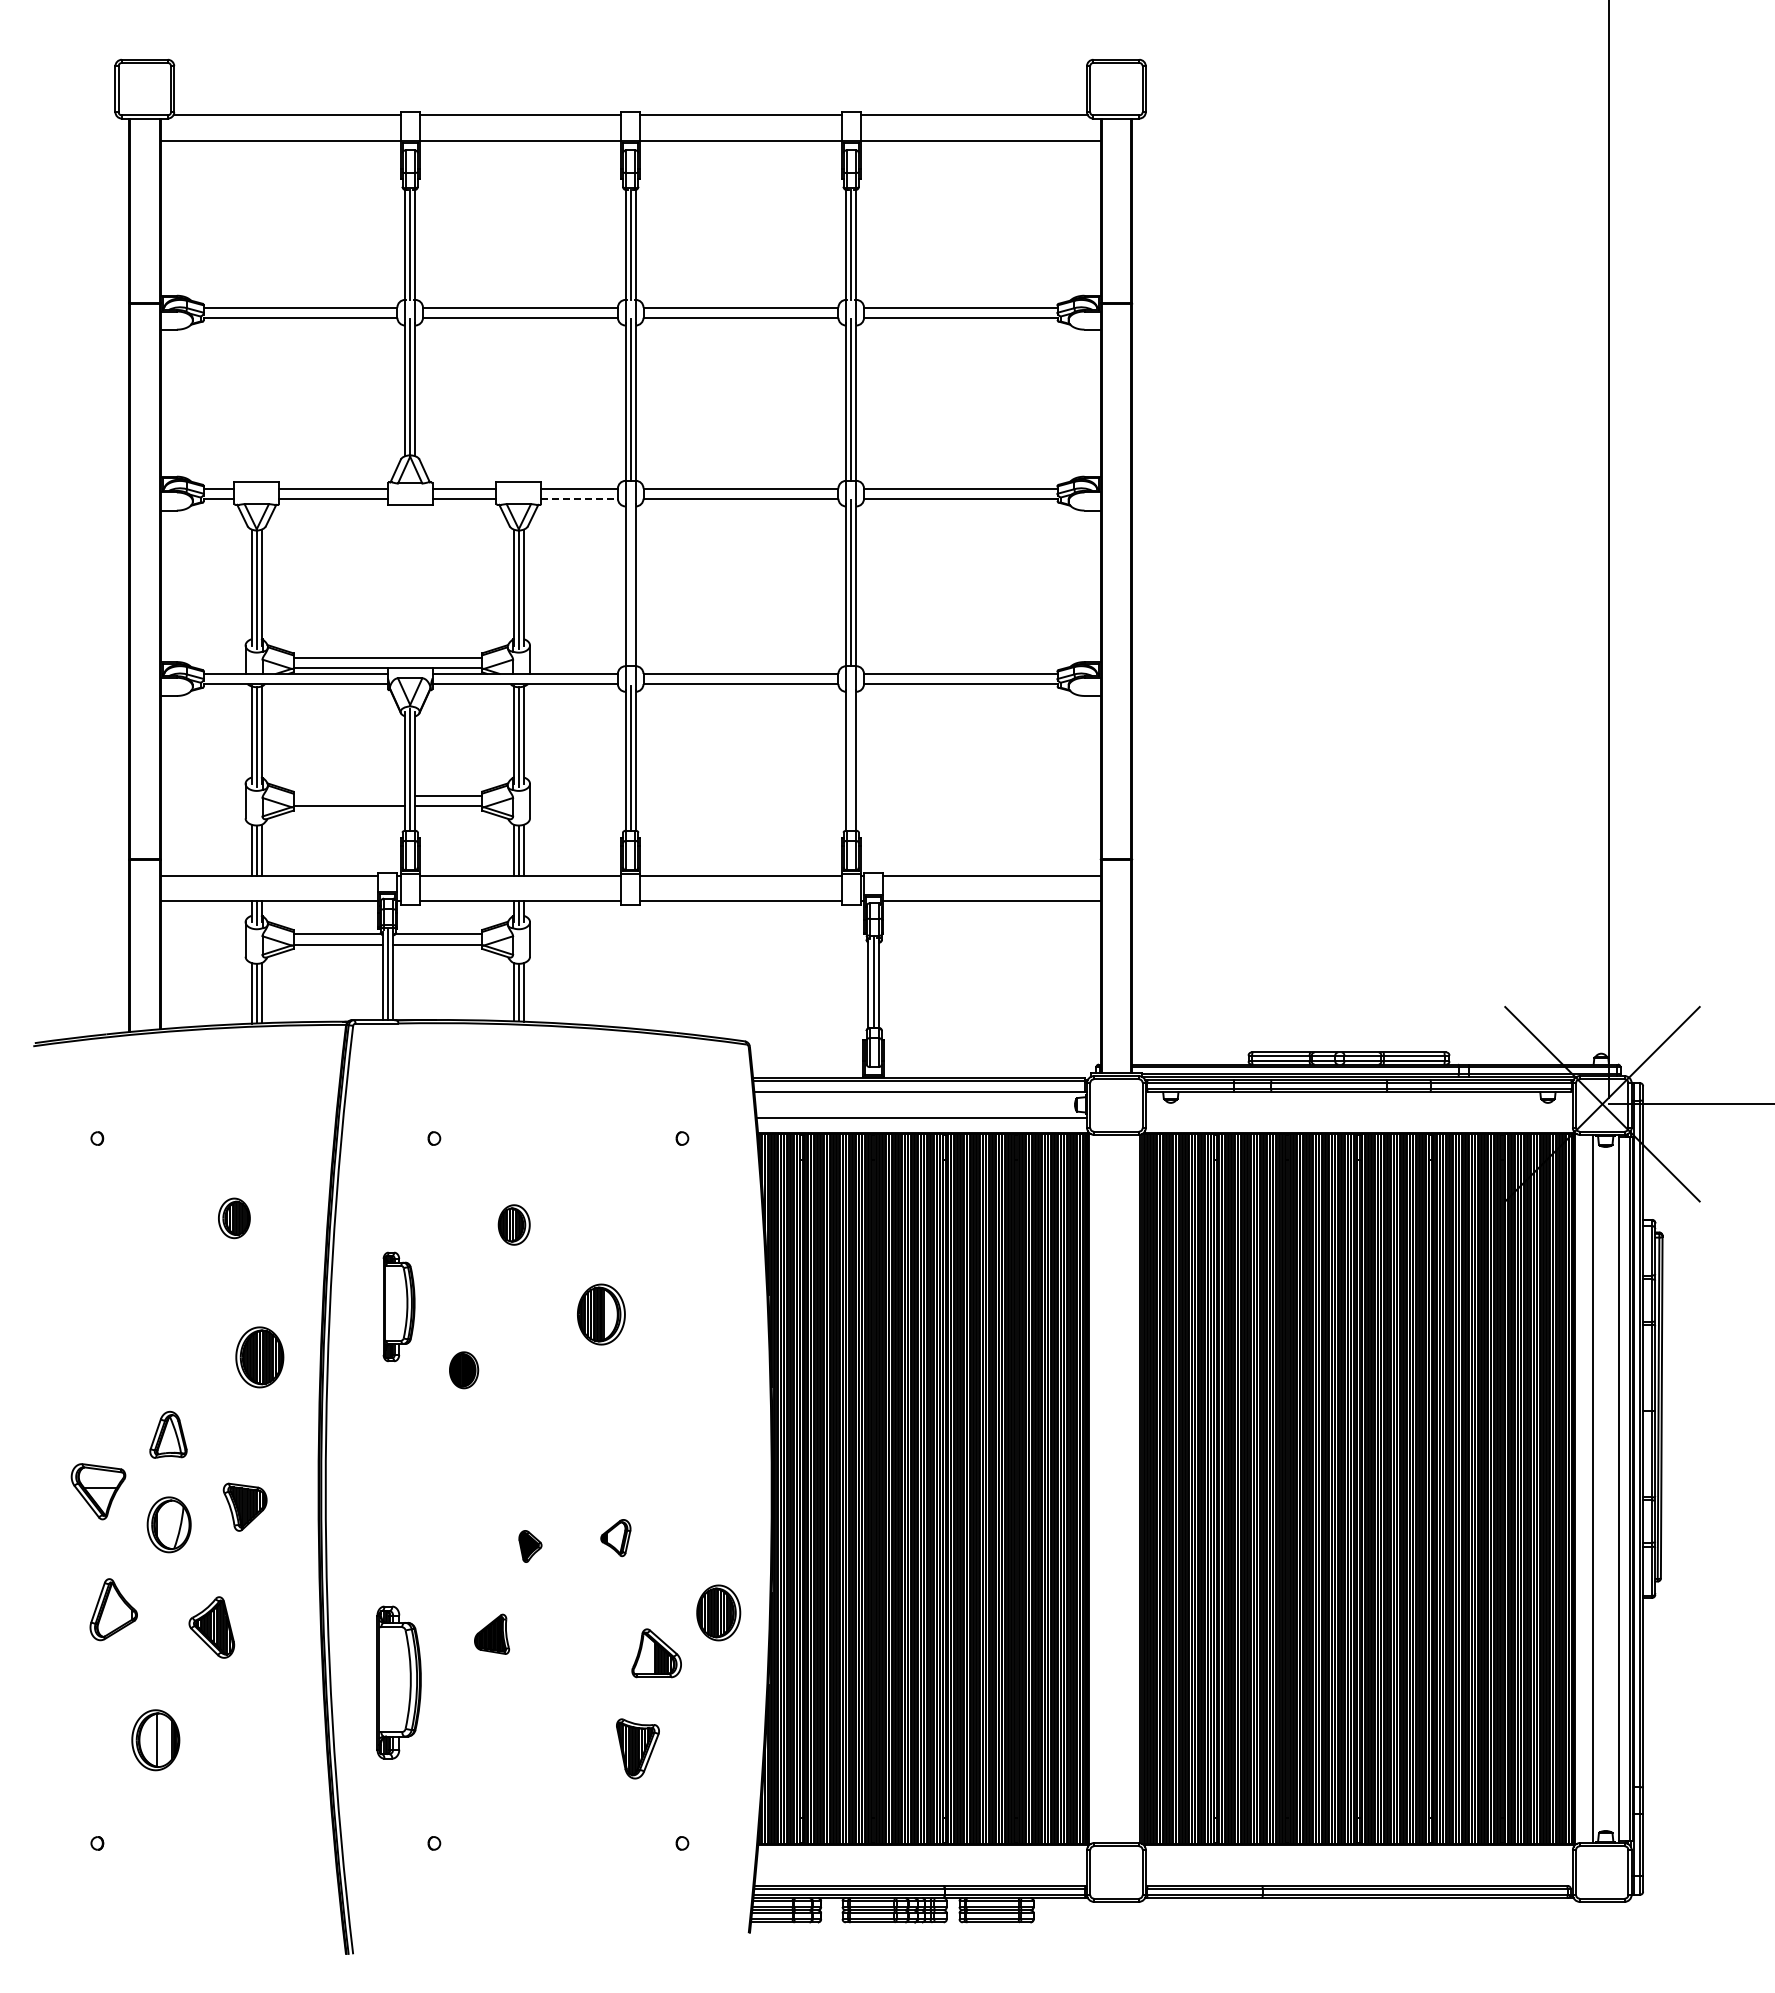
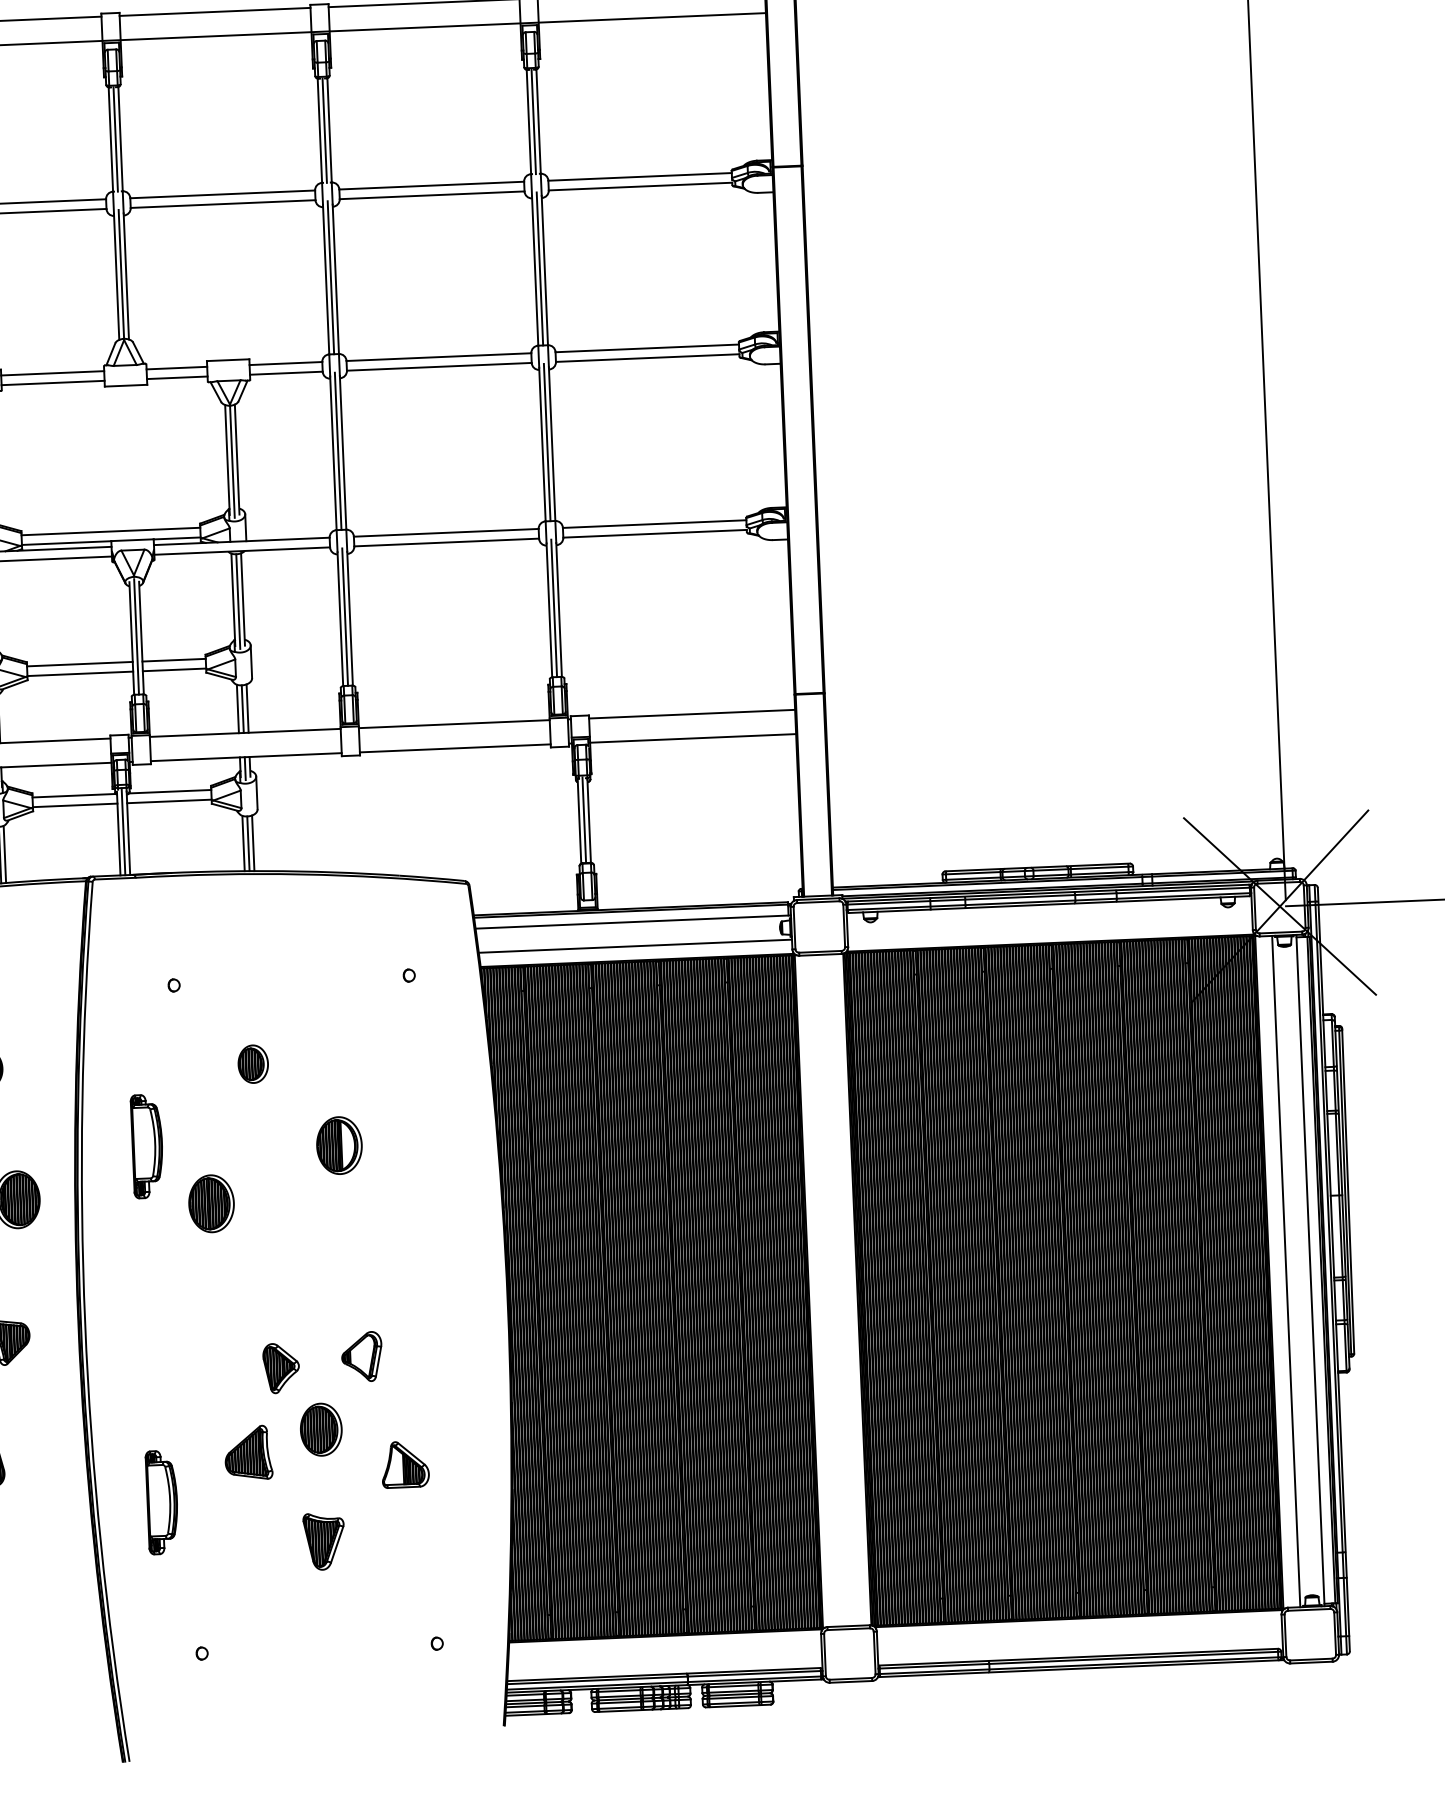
line: (580, 498) -> (287, 372), dashed -> solid
line: (630, 583) -> (337, 451), added
line: (851, 757) -> (554, 607), added
line: (349, 796) -> (80, 664), added
part: (463, 1370) -> (210, 1204), size x1.67
part: (615, 1537) -> (361, 1356), size x1.43
part: (530, 1546) -> (281, 1368), size x1.67
part: (718, 1612) -> (321, 1429), moved
part: (491, 1634) -> (247, 1453), size x1.43
part: (398, 1682) -> (161, 1502), size x0.71
part: (637, 1748) -> (323, 1541), moved

